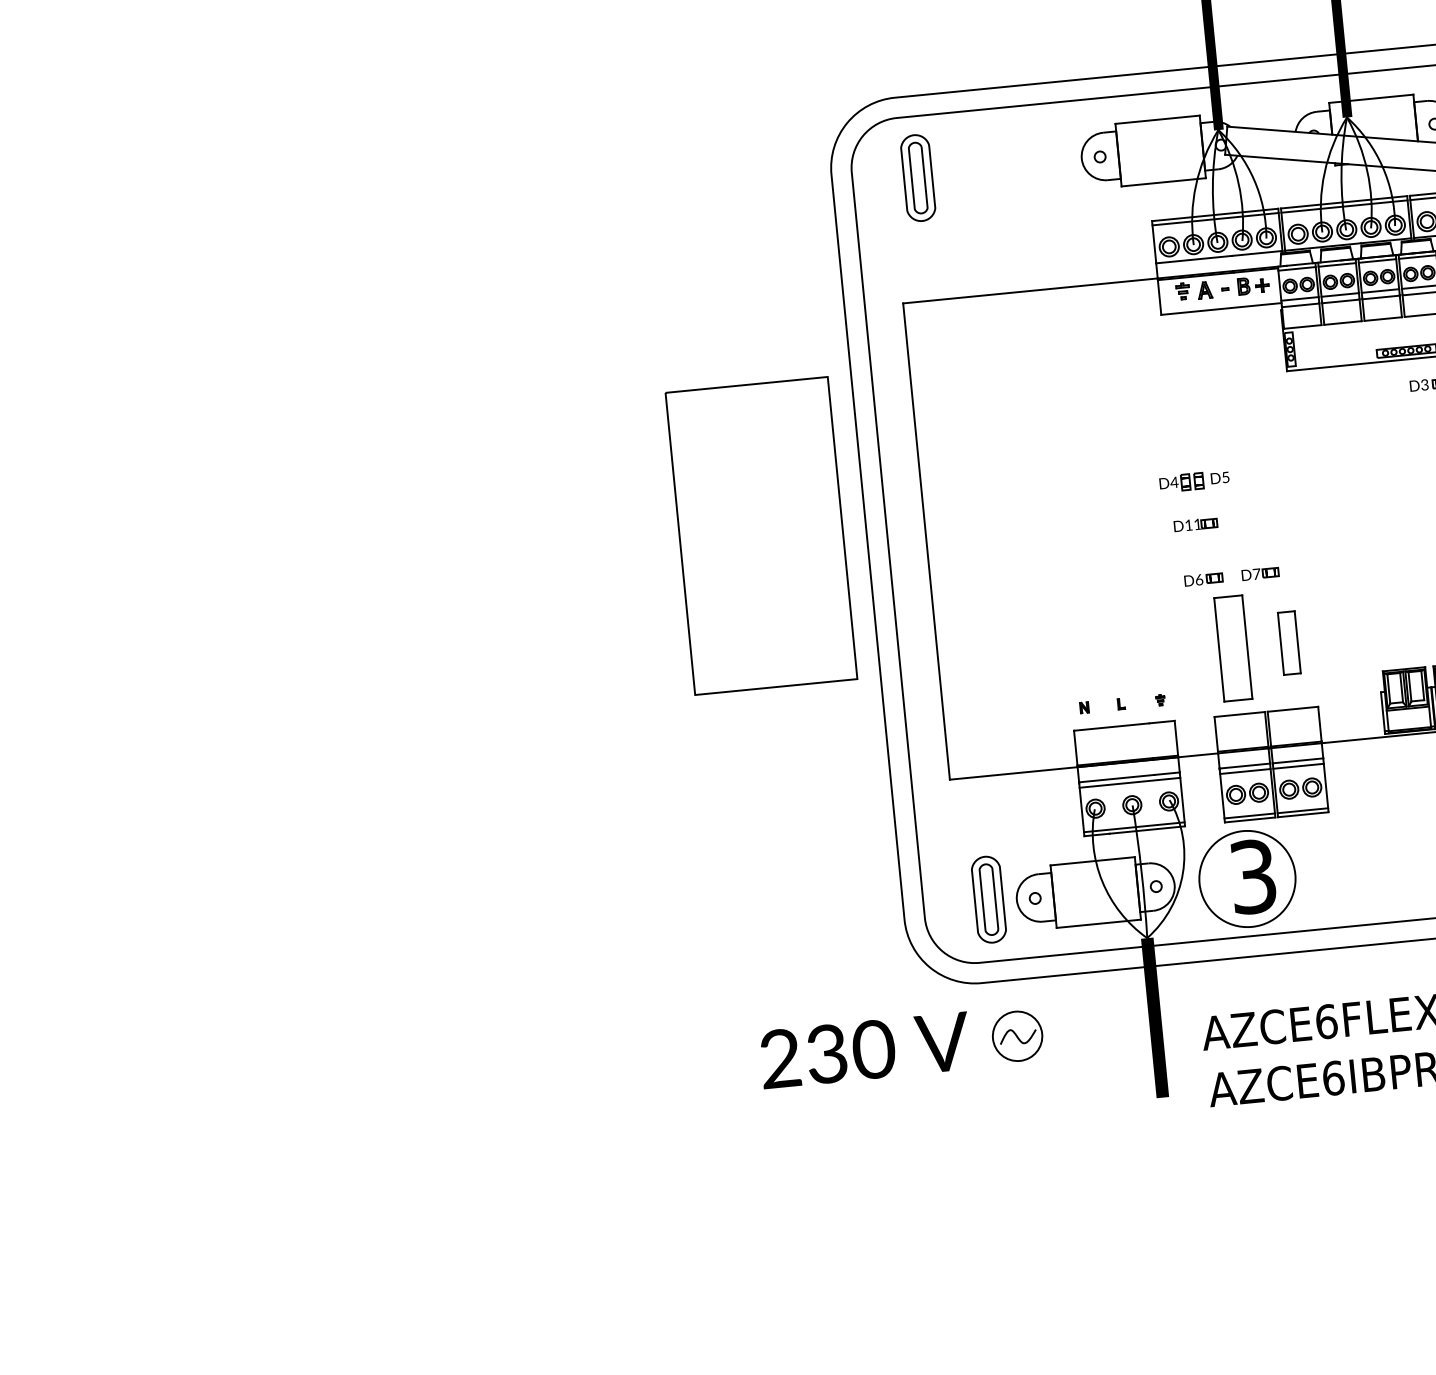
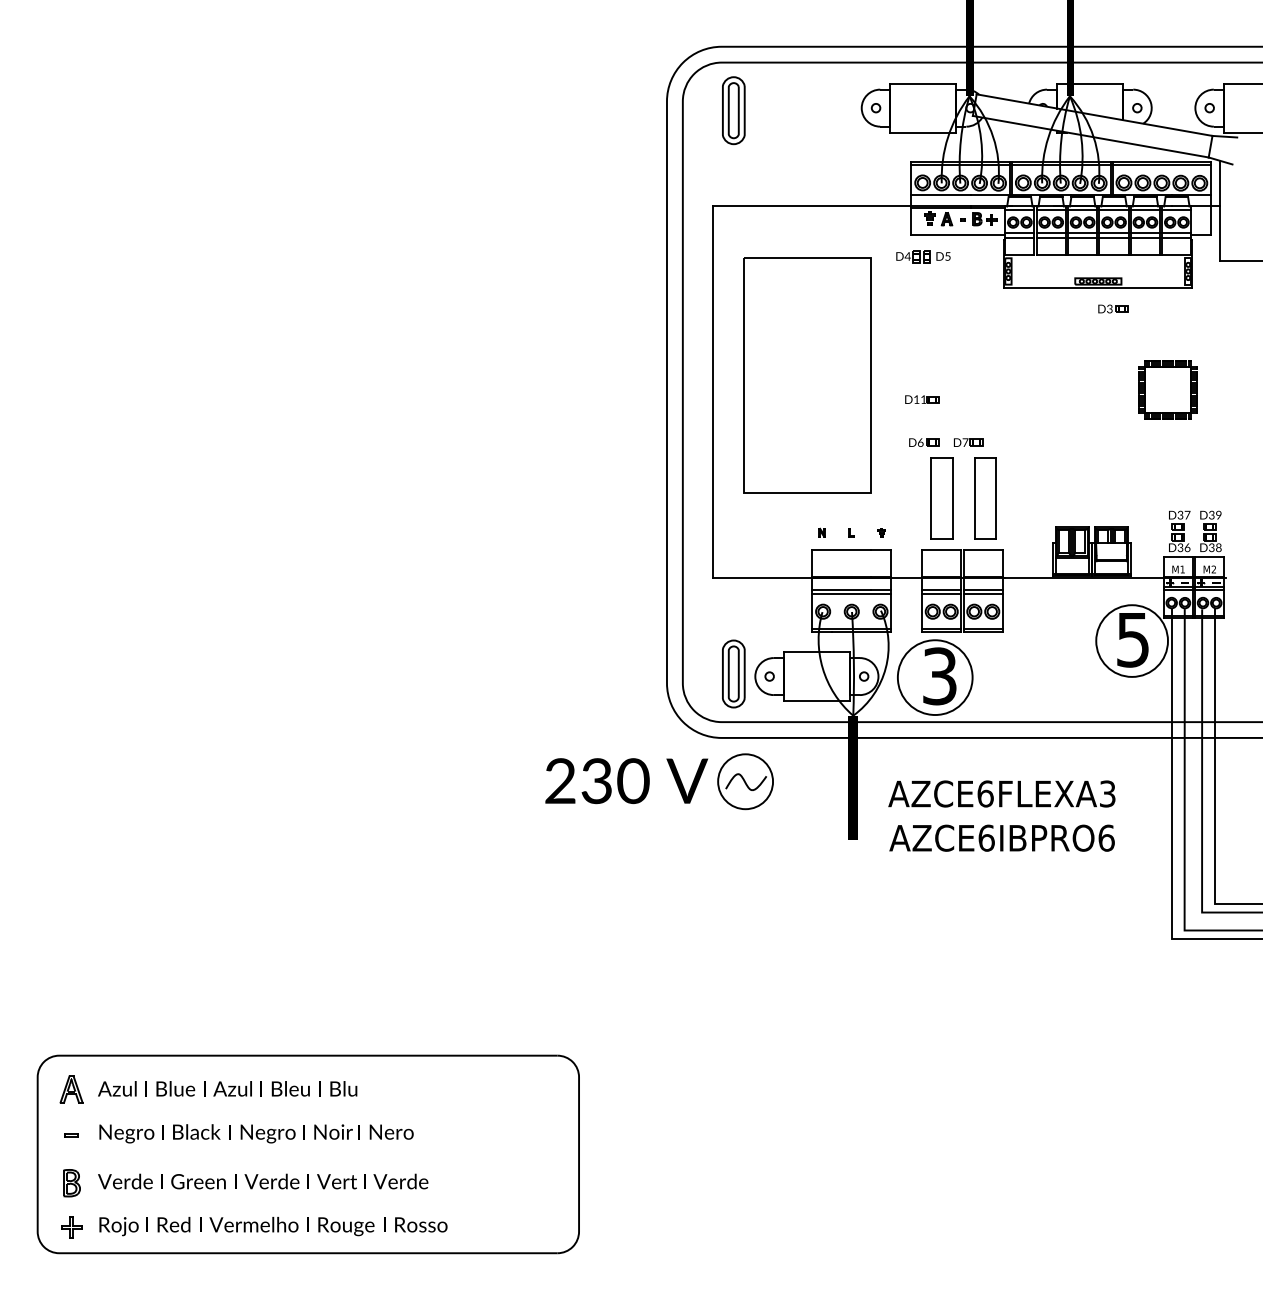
part: (1194, 480) -> (923, 256), moved
part: (761, 535) -> (807, 375), moved
part: (1289, 643) -> (985, 498), size x1.67
part: (1017, 1035) -> (745, 781), size x1.43

